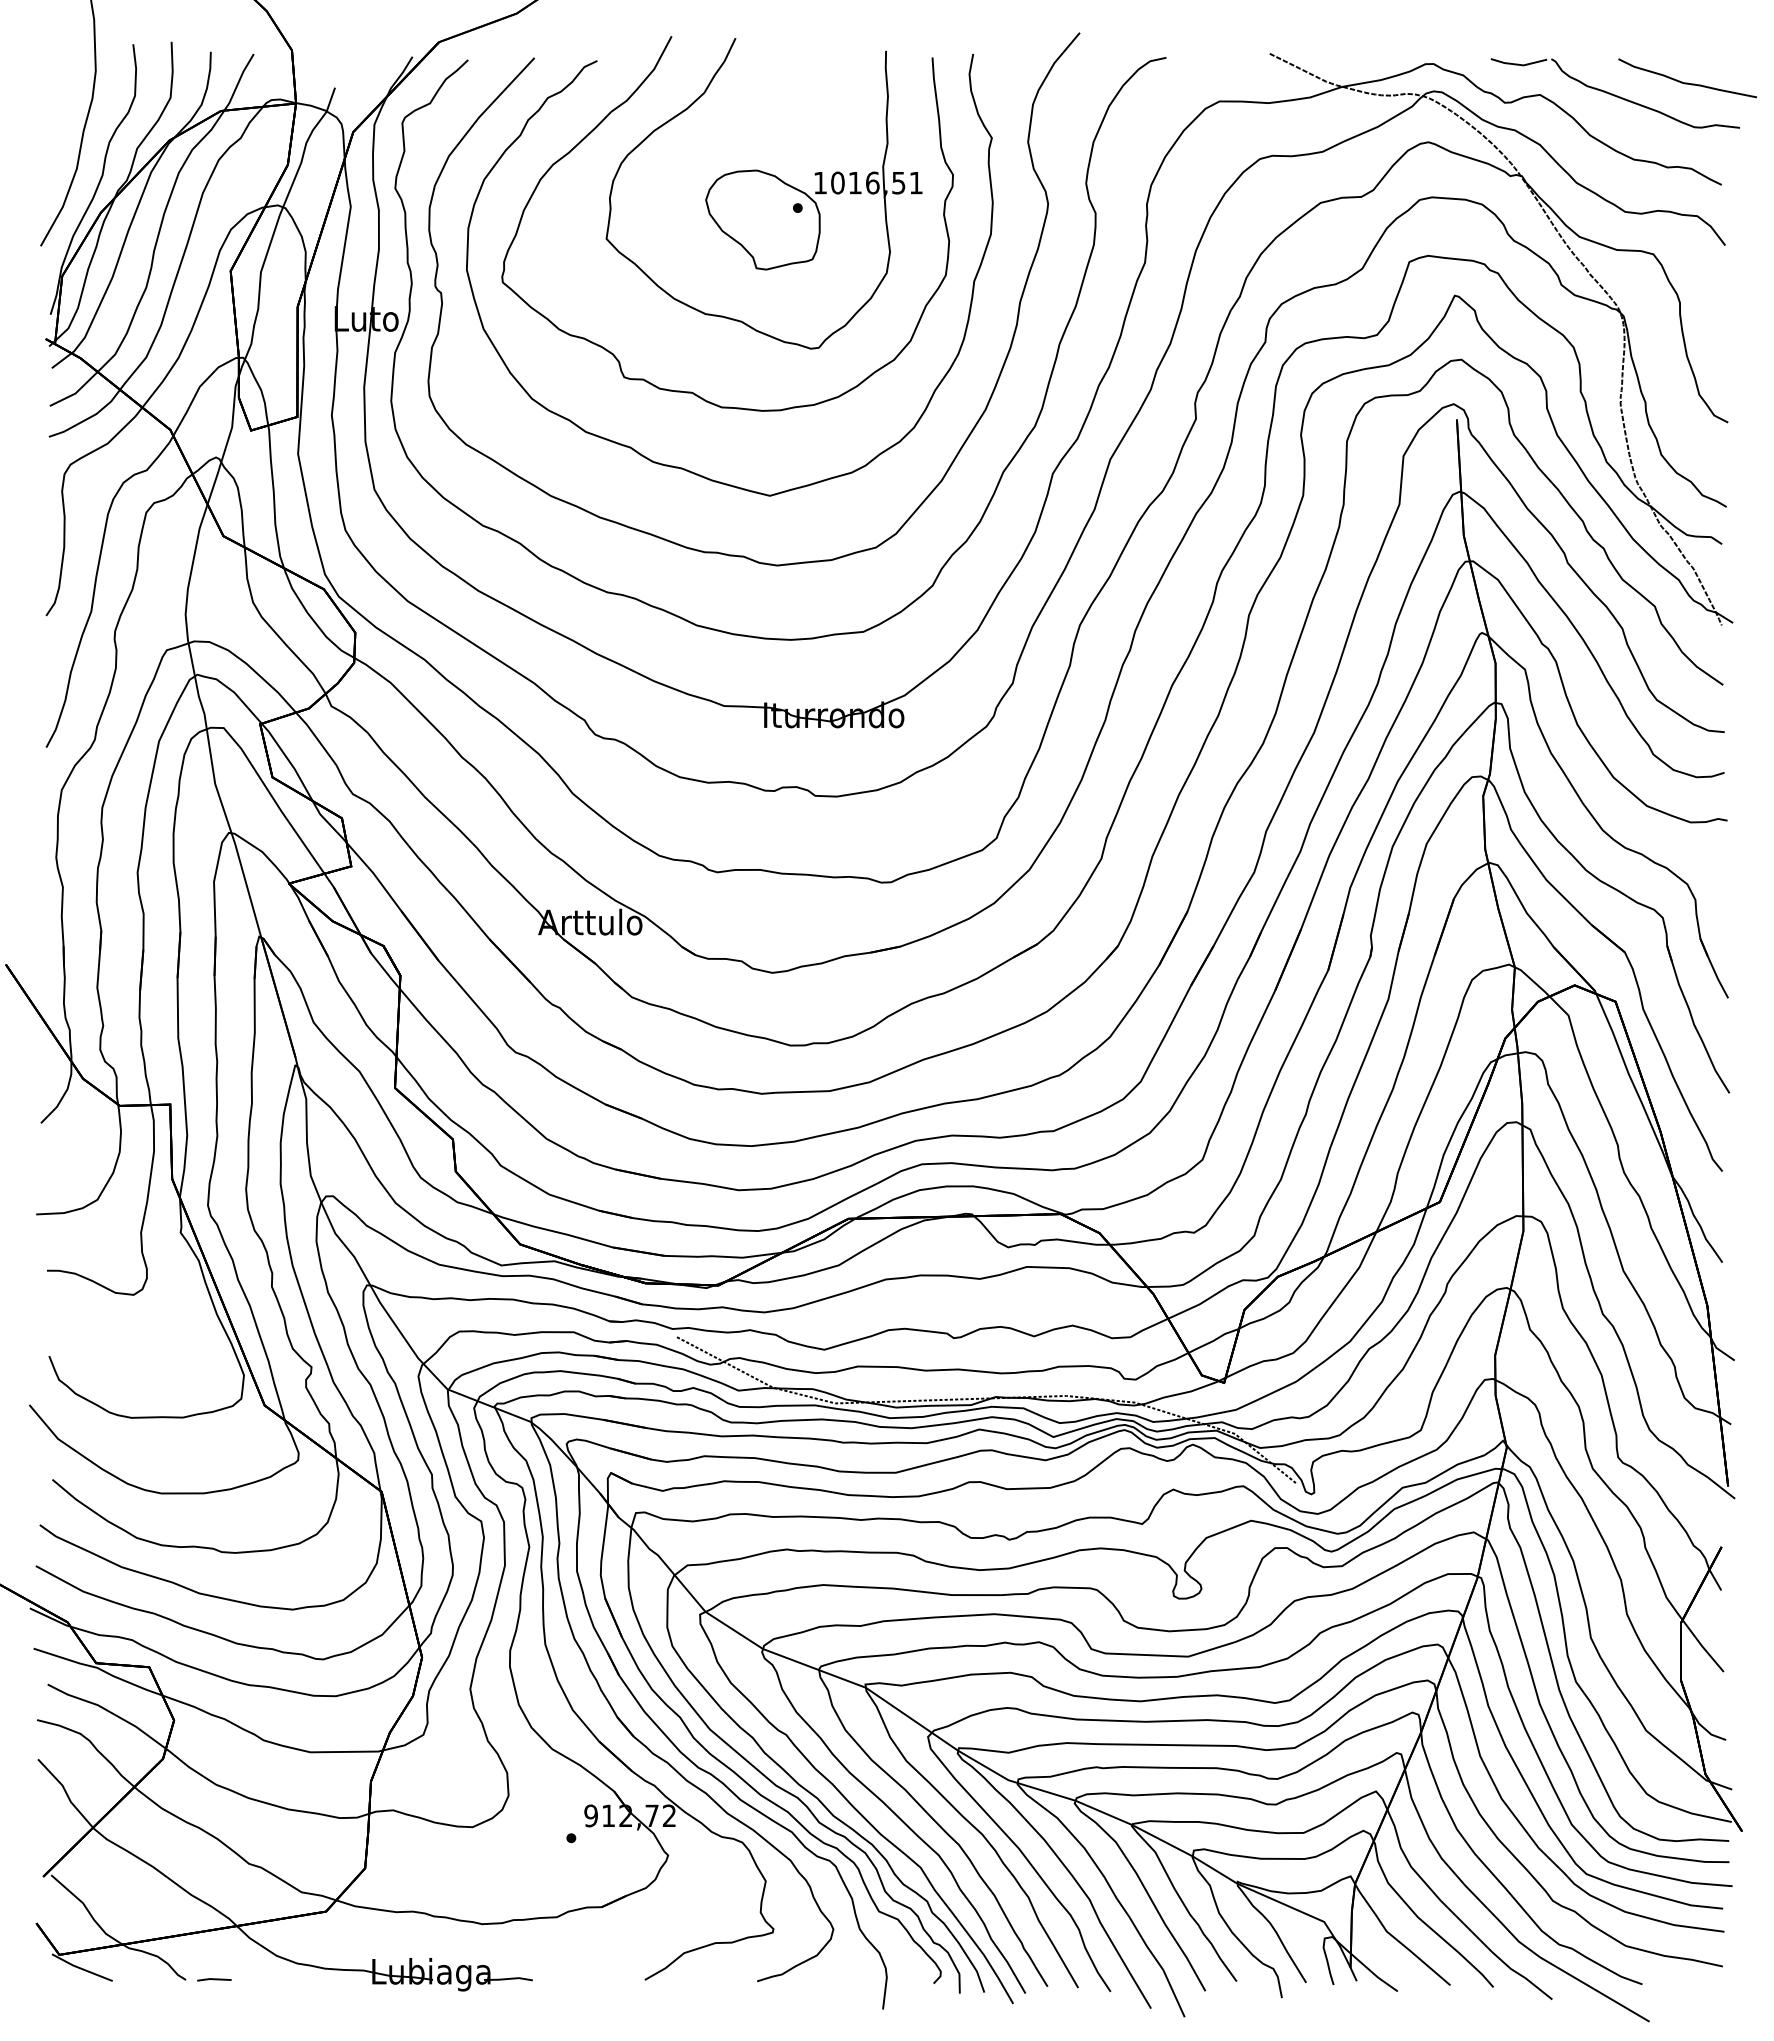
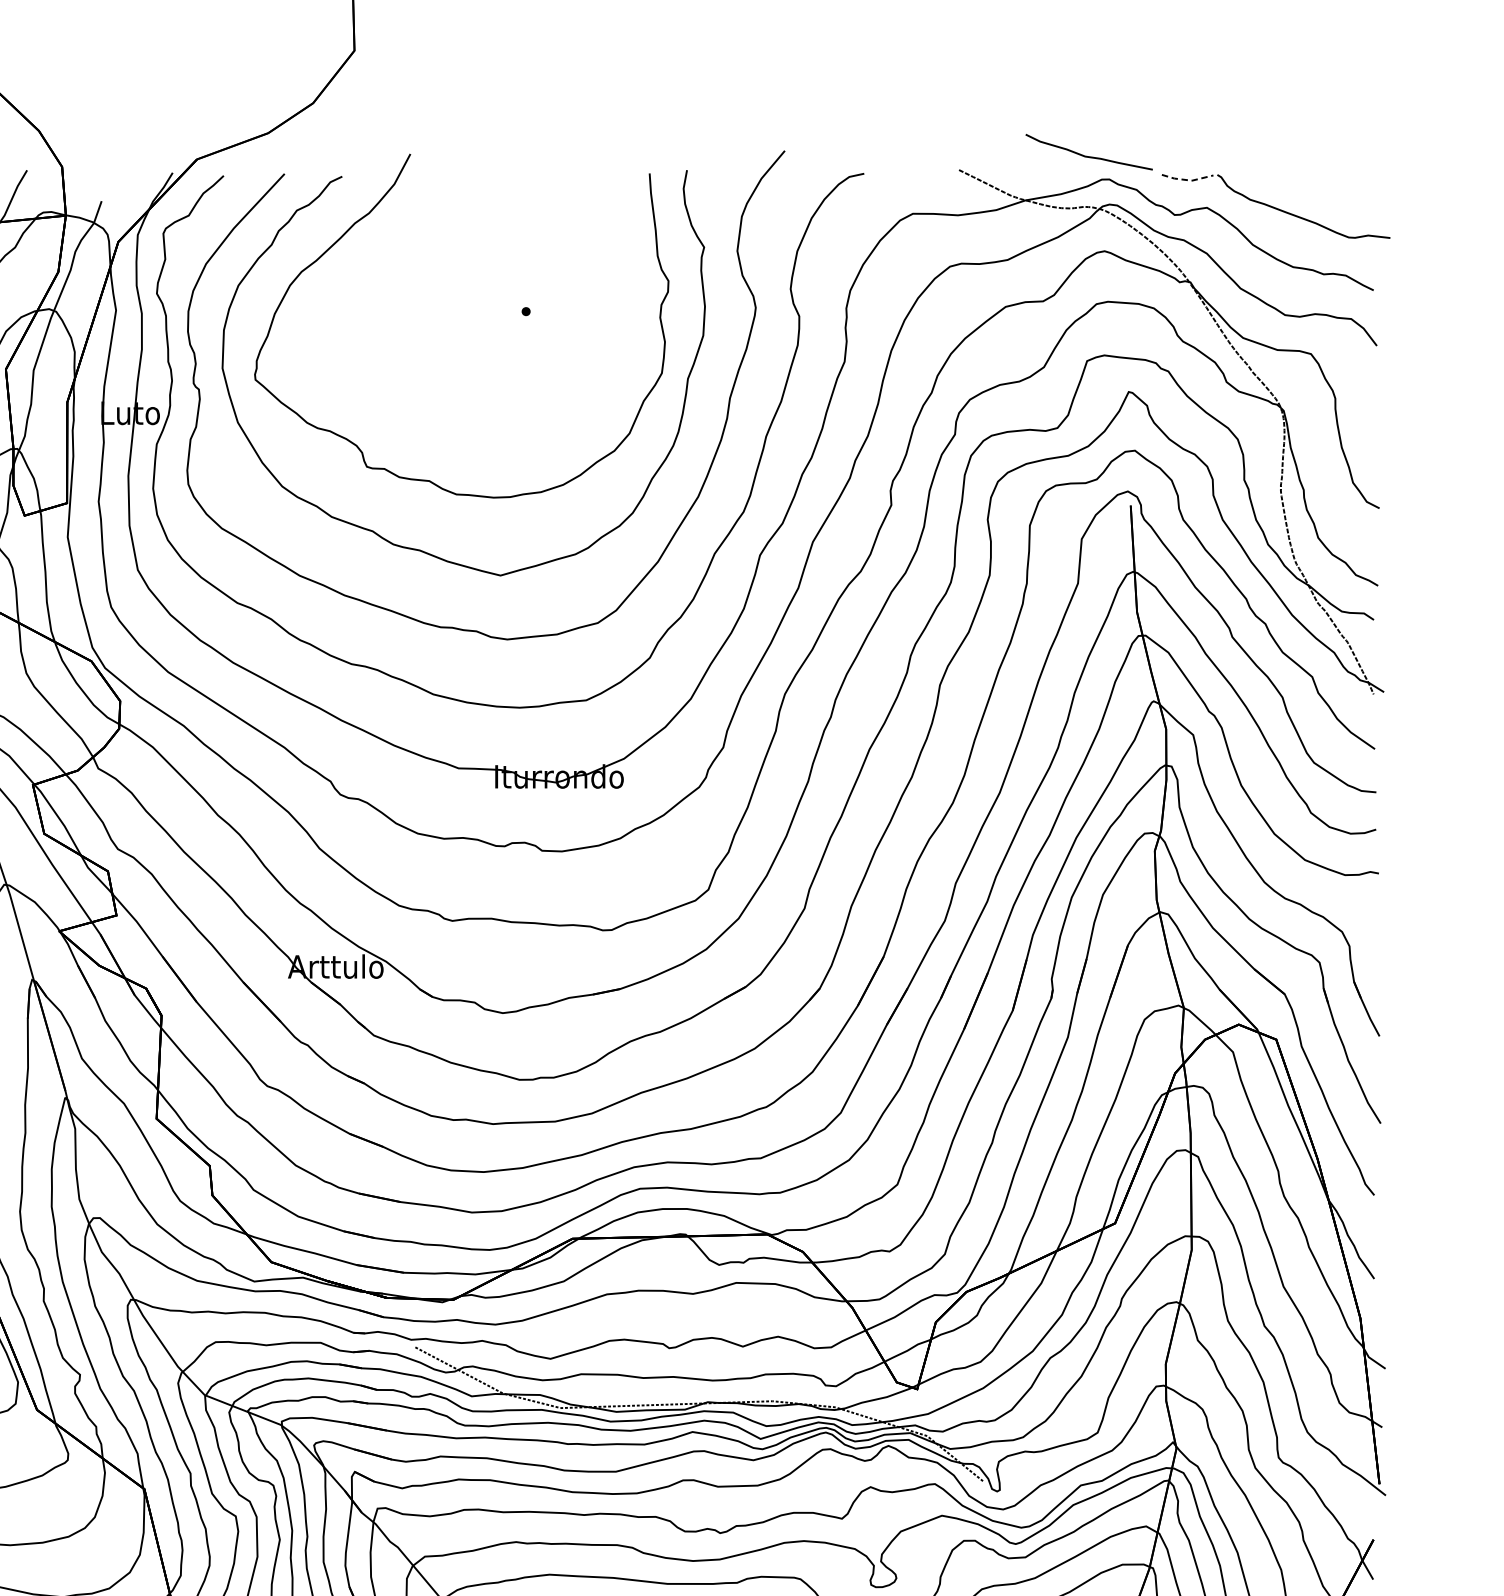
line: (1518, 64) -> (1187, 179), solid -> dashed
curve: (1687, 82) -> (1089, 156), moved
part: (763, 193) -> (494, 298), removed

